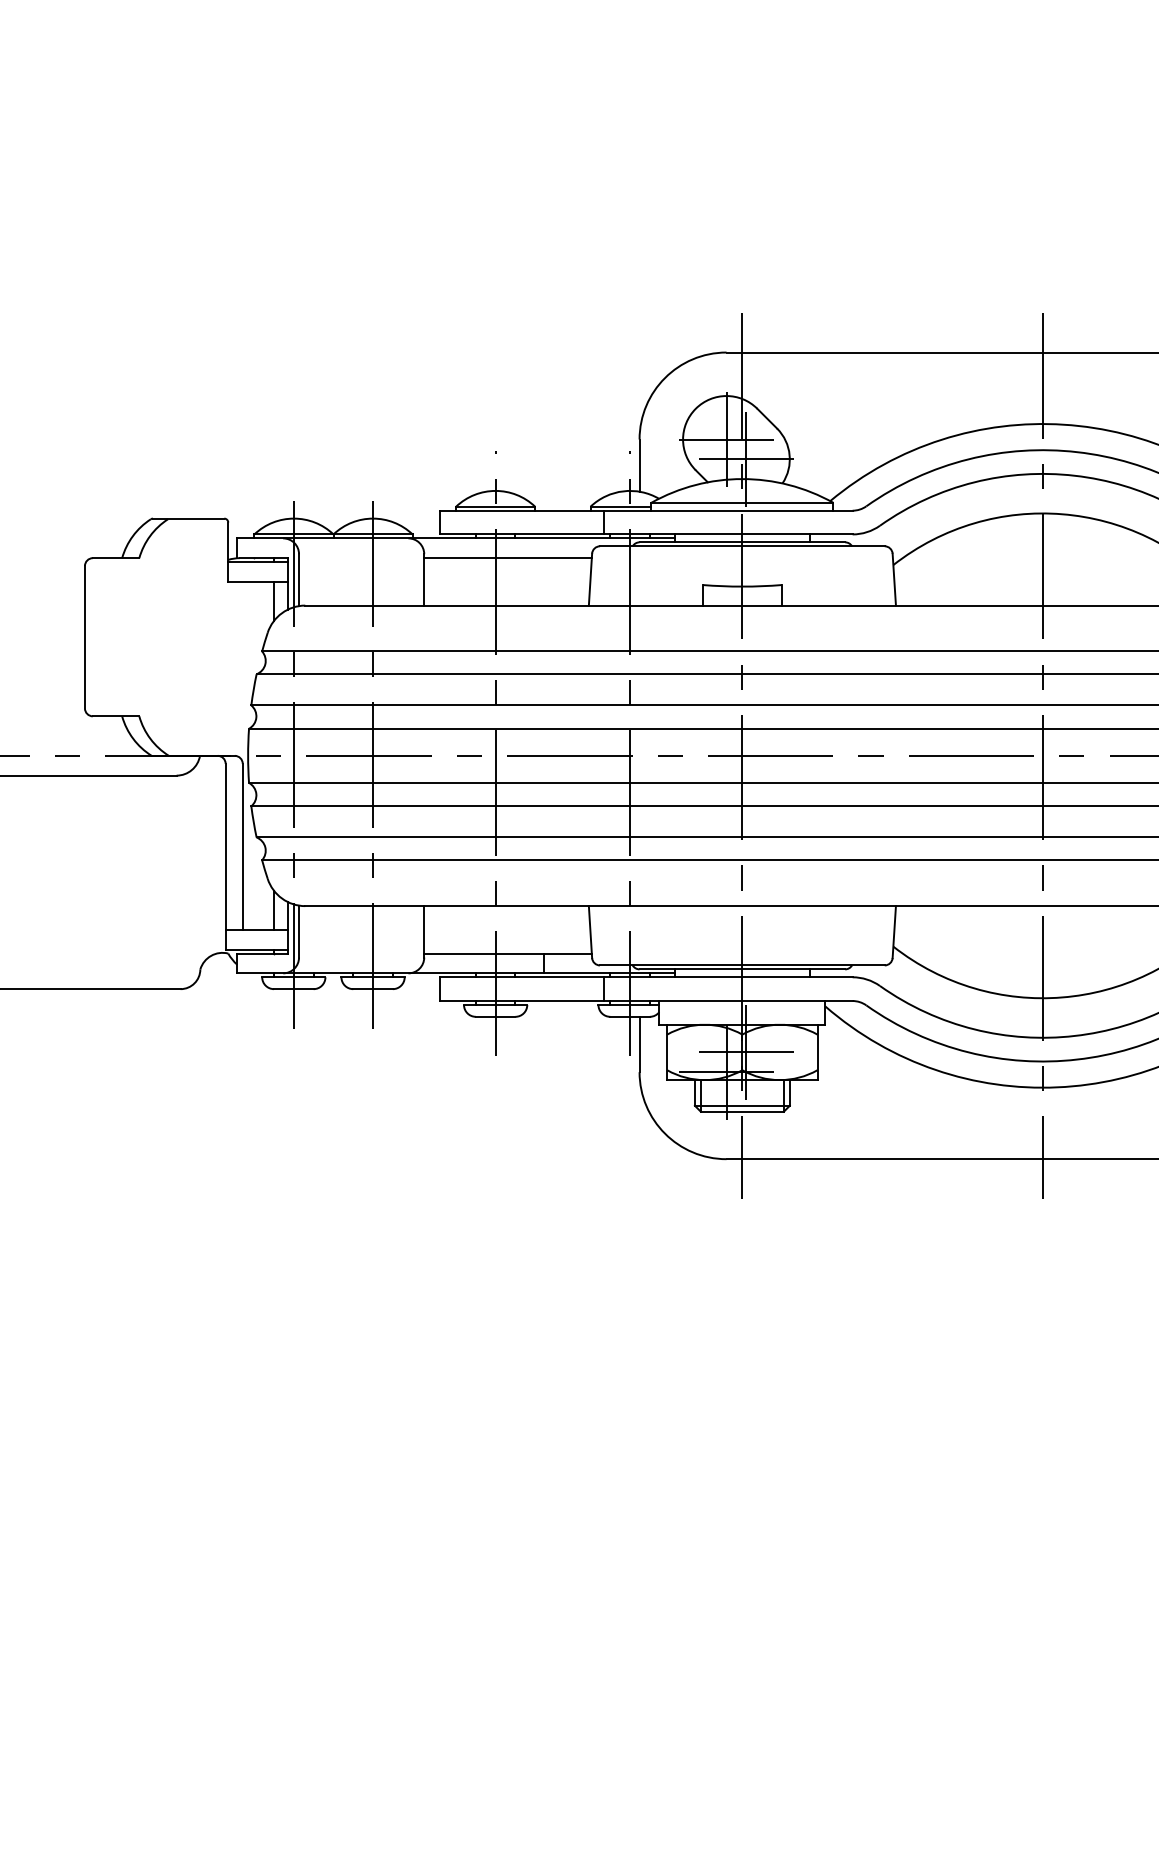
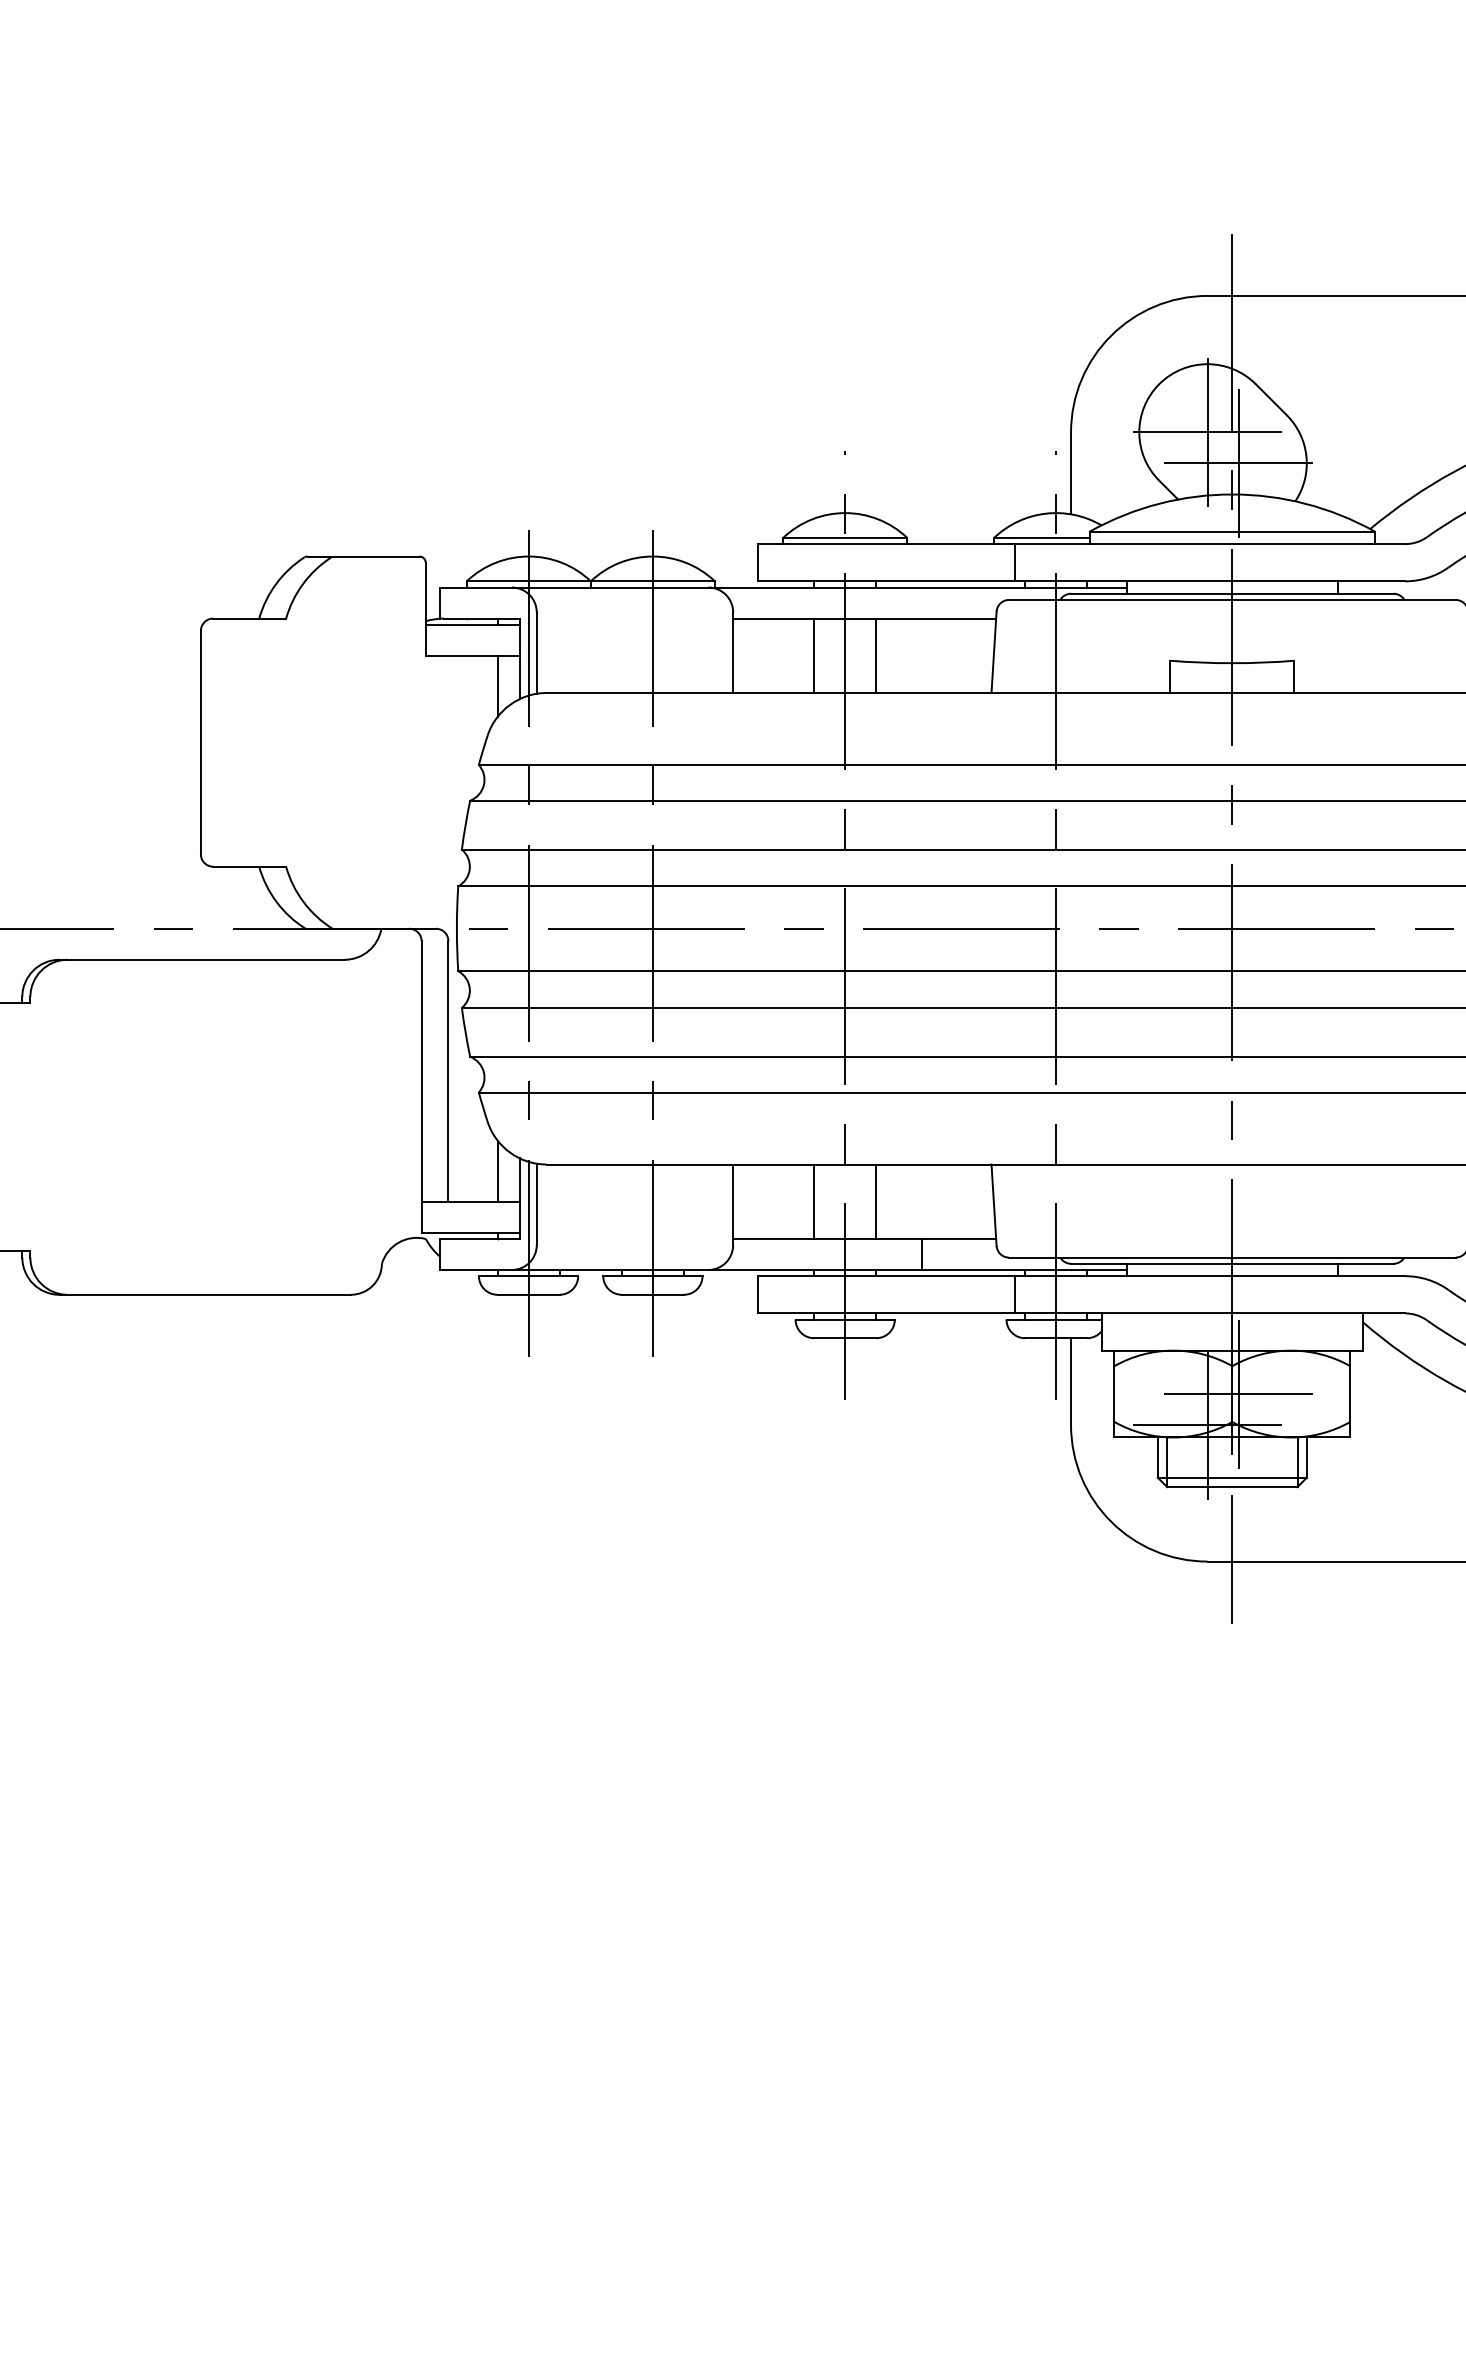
line: (475, 581) -> (813, 655), added
line: (515, 581) -> (876, 655), added
line: (475, 929) -> (813, 1201), added
line: (515, 929) -> (876, 1201), added

